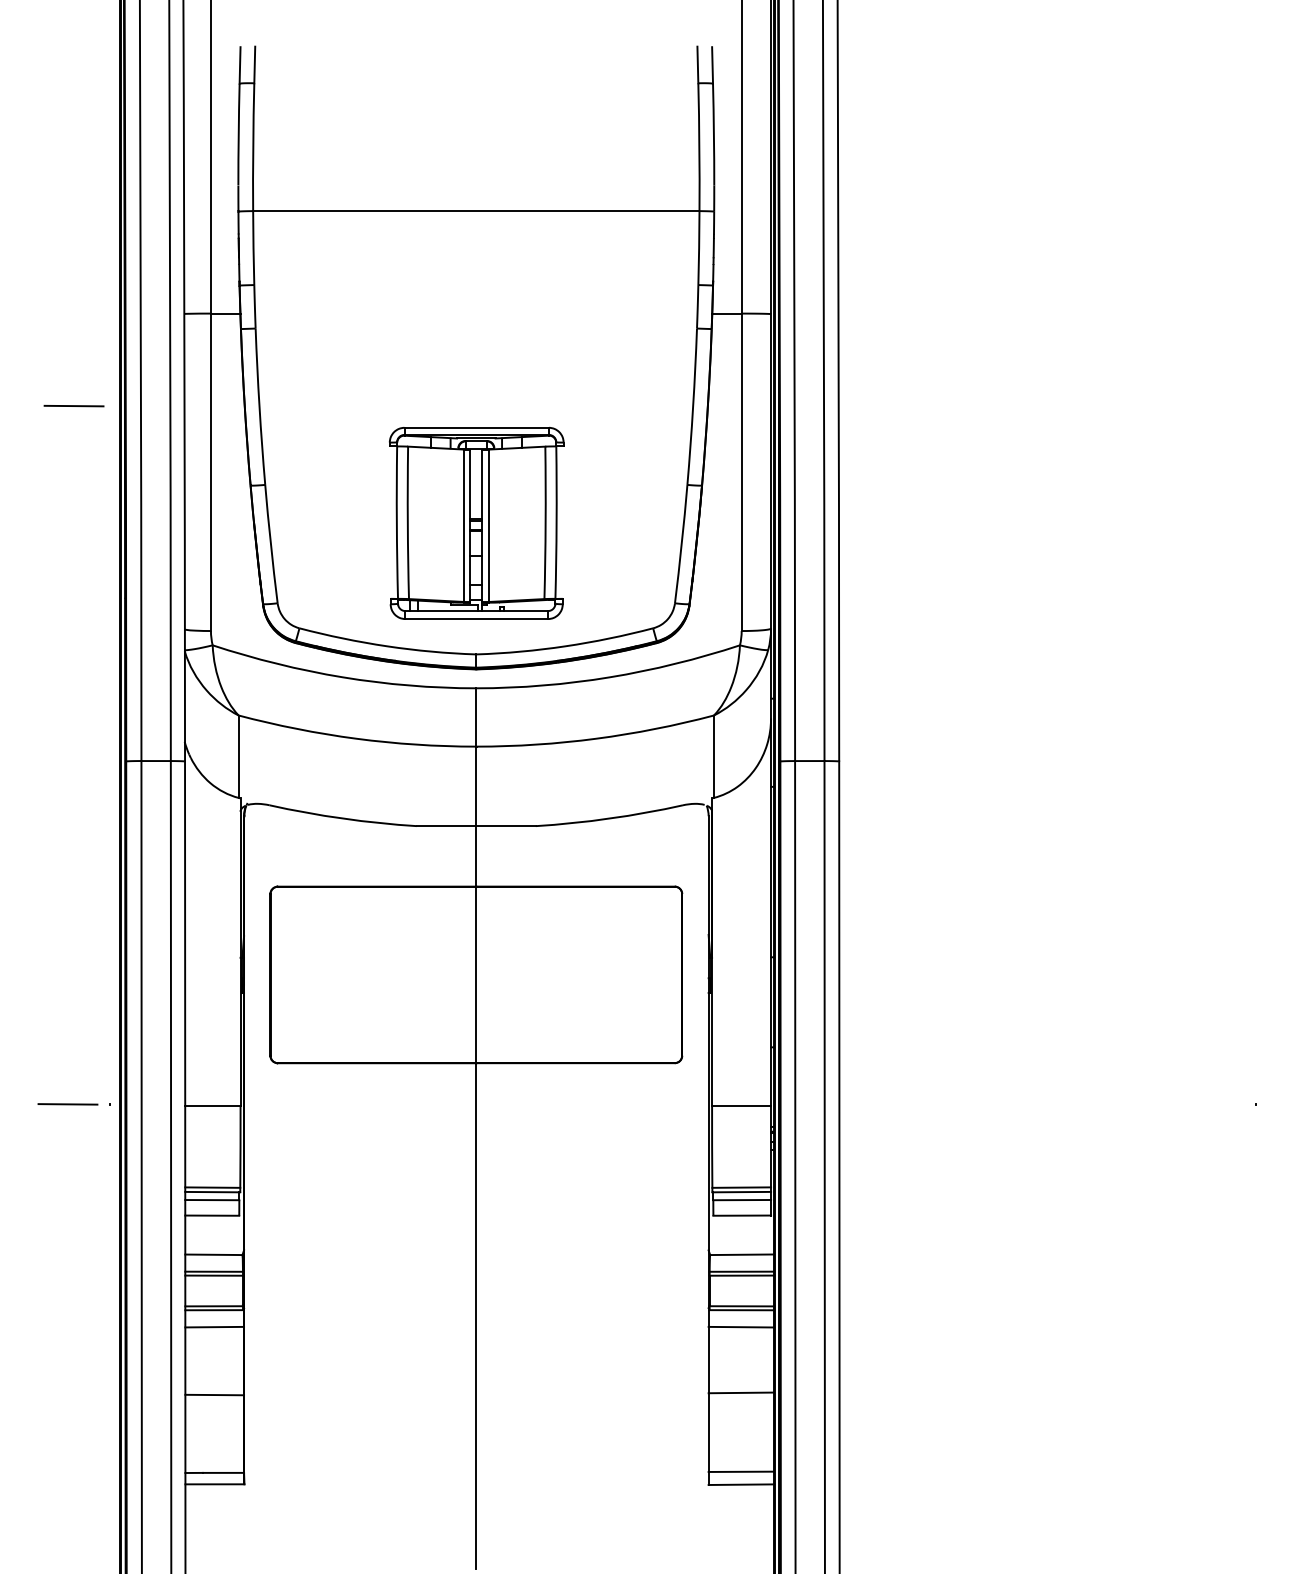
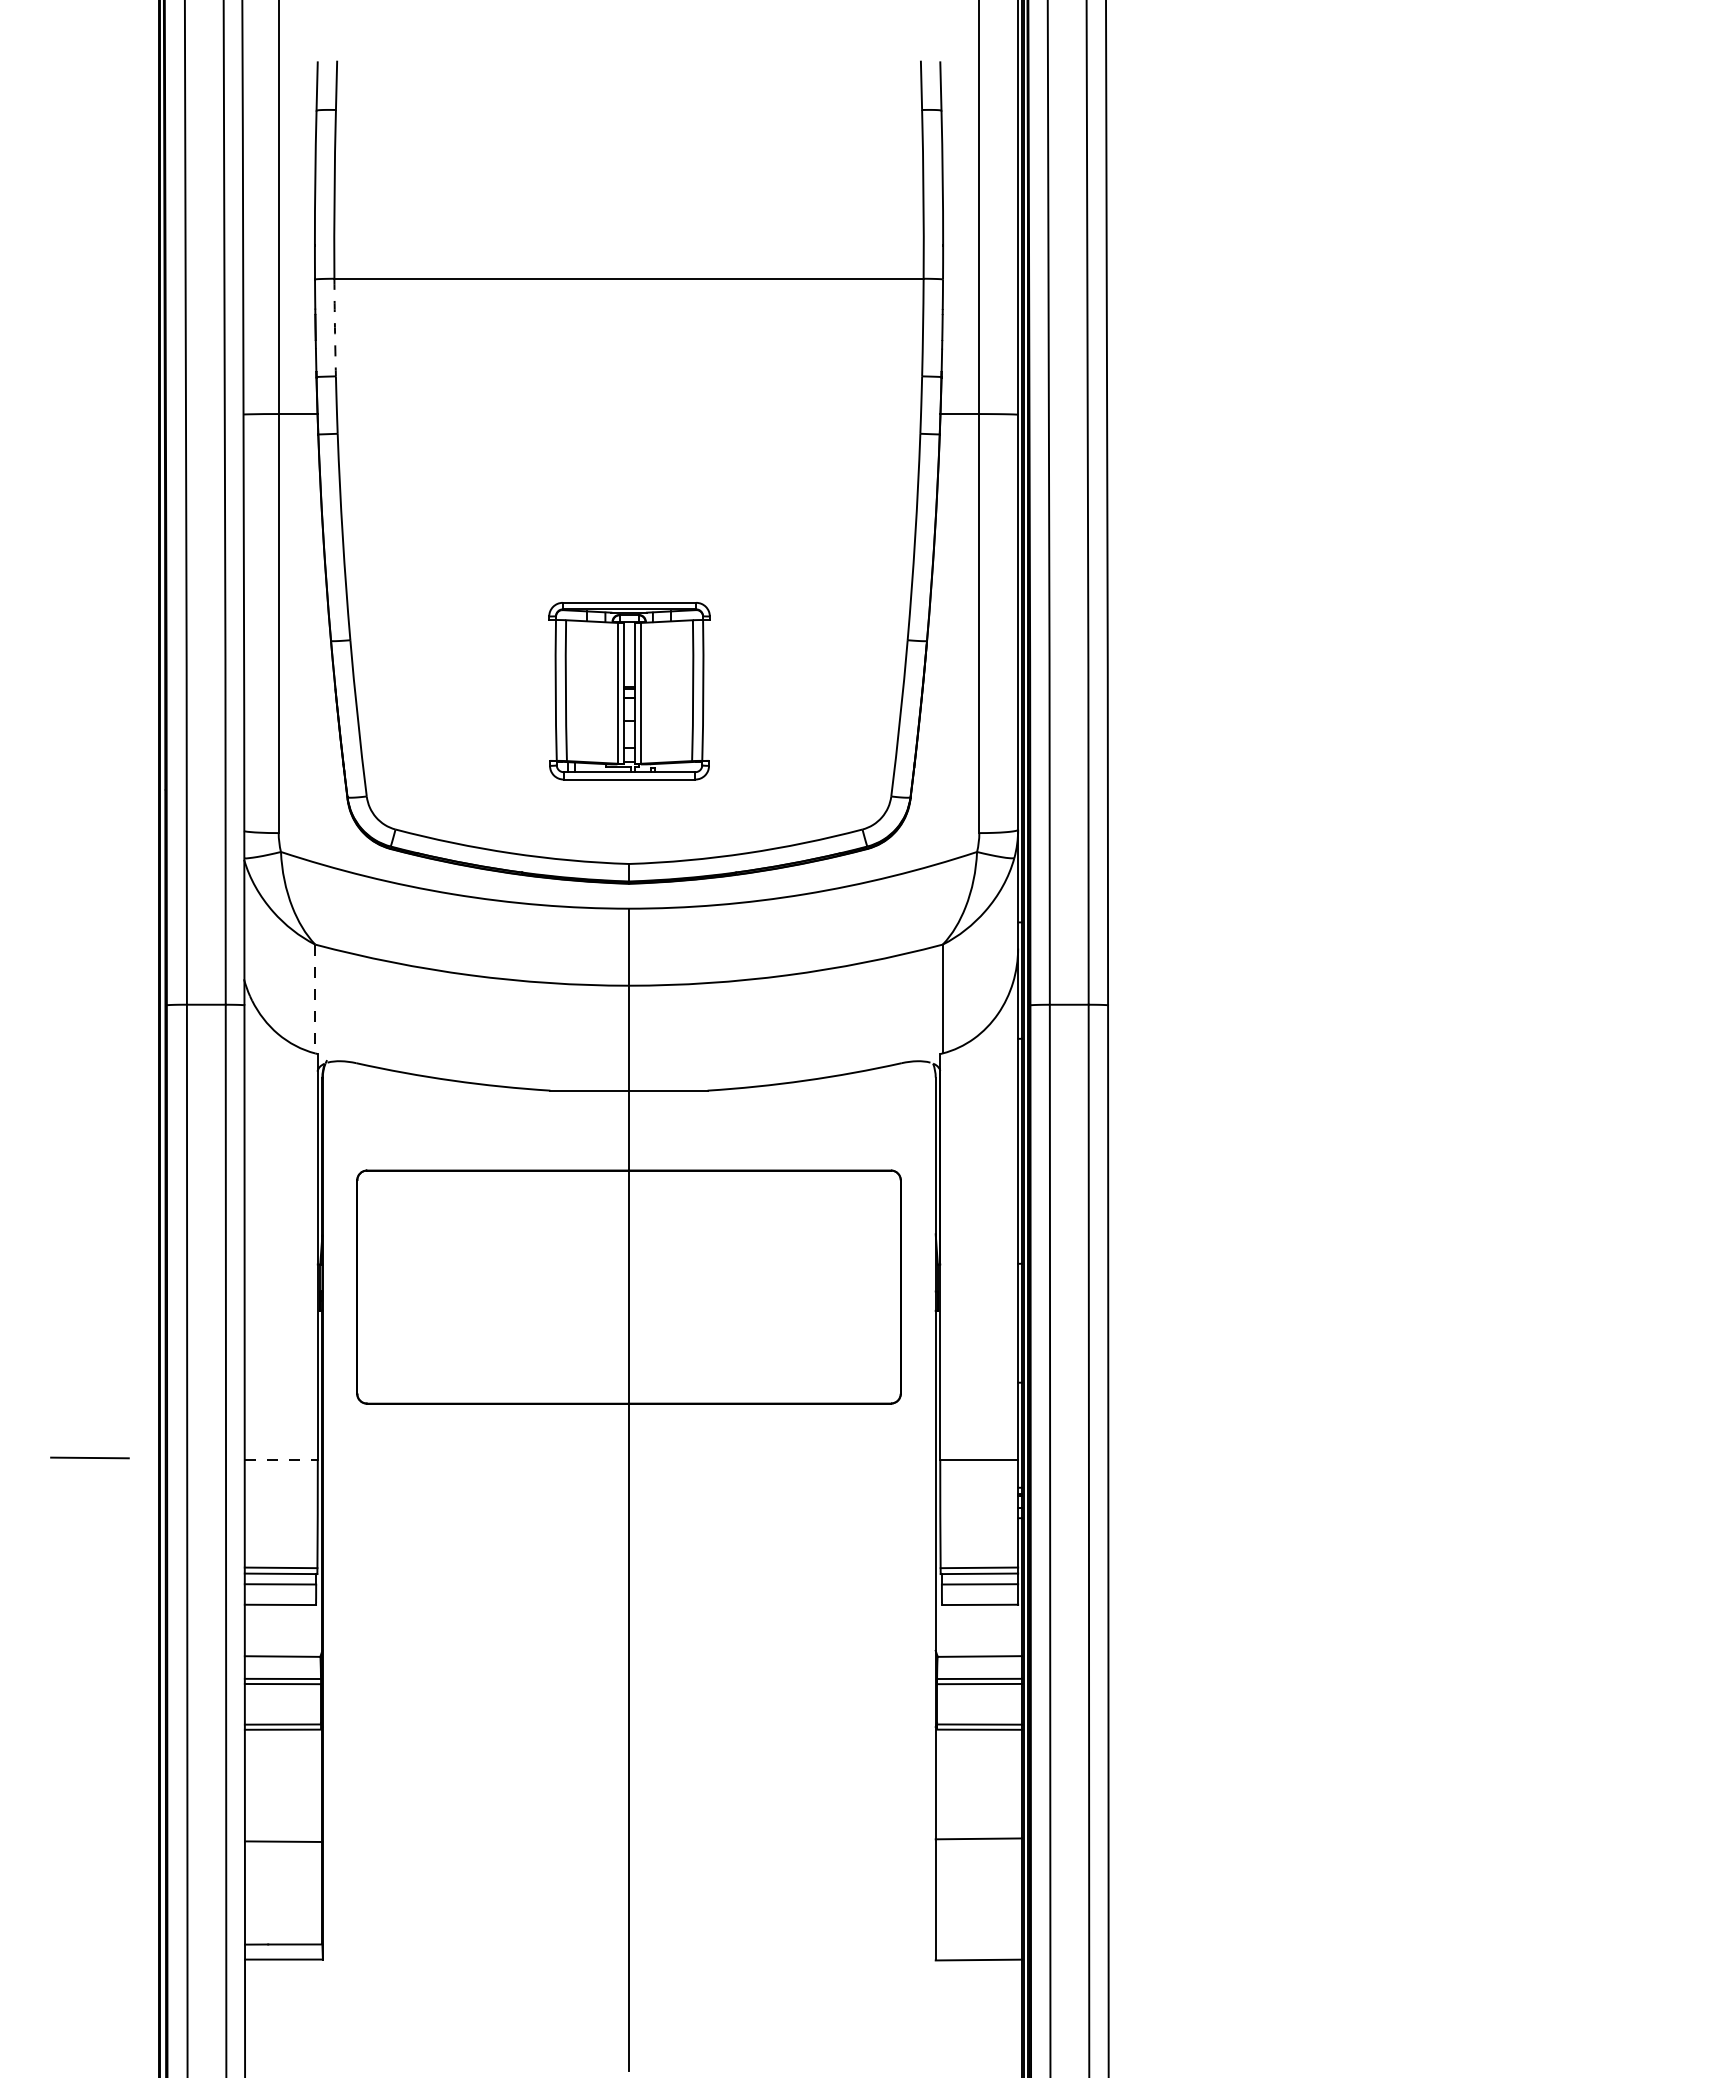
arc: (253, 248) -> (334, 327), solid -> dashed
line: (73, 405) -> (97, 535), removed
part: (476, 523) -> (629, 691), size x0.7
line: (238, 757) -> (315, 999), solid -> dashed
line: (213, 1106) -> (281, 1460), solid -> dashed
line: (214, 1326) -> (283, 1751), removed
line: (741, 1326) -> (978, 1751), removed
line: (741, 1471) -> (978, 1942), removed

